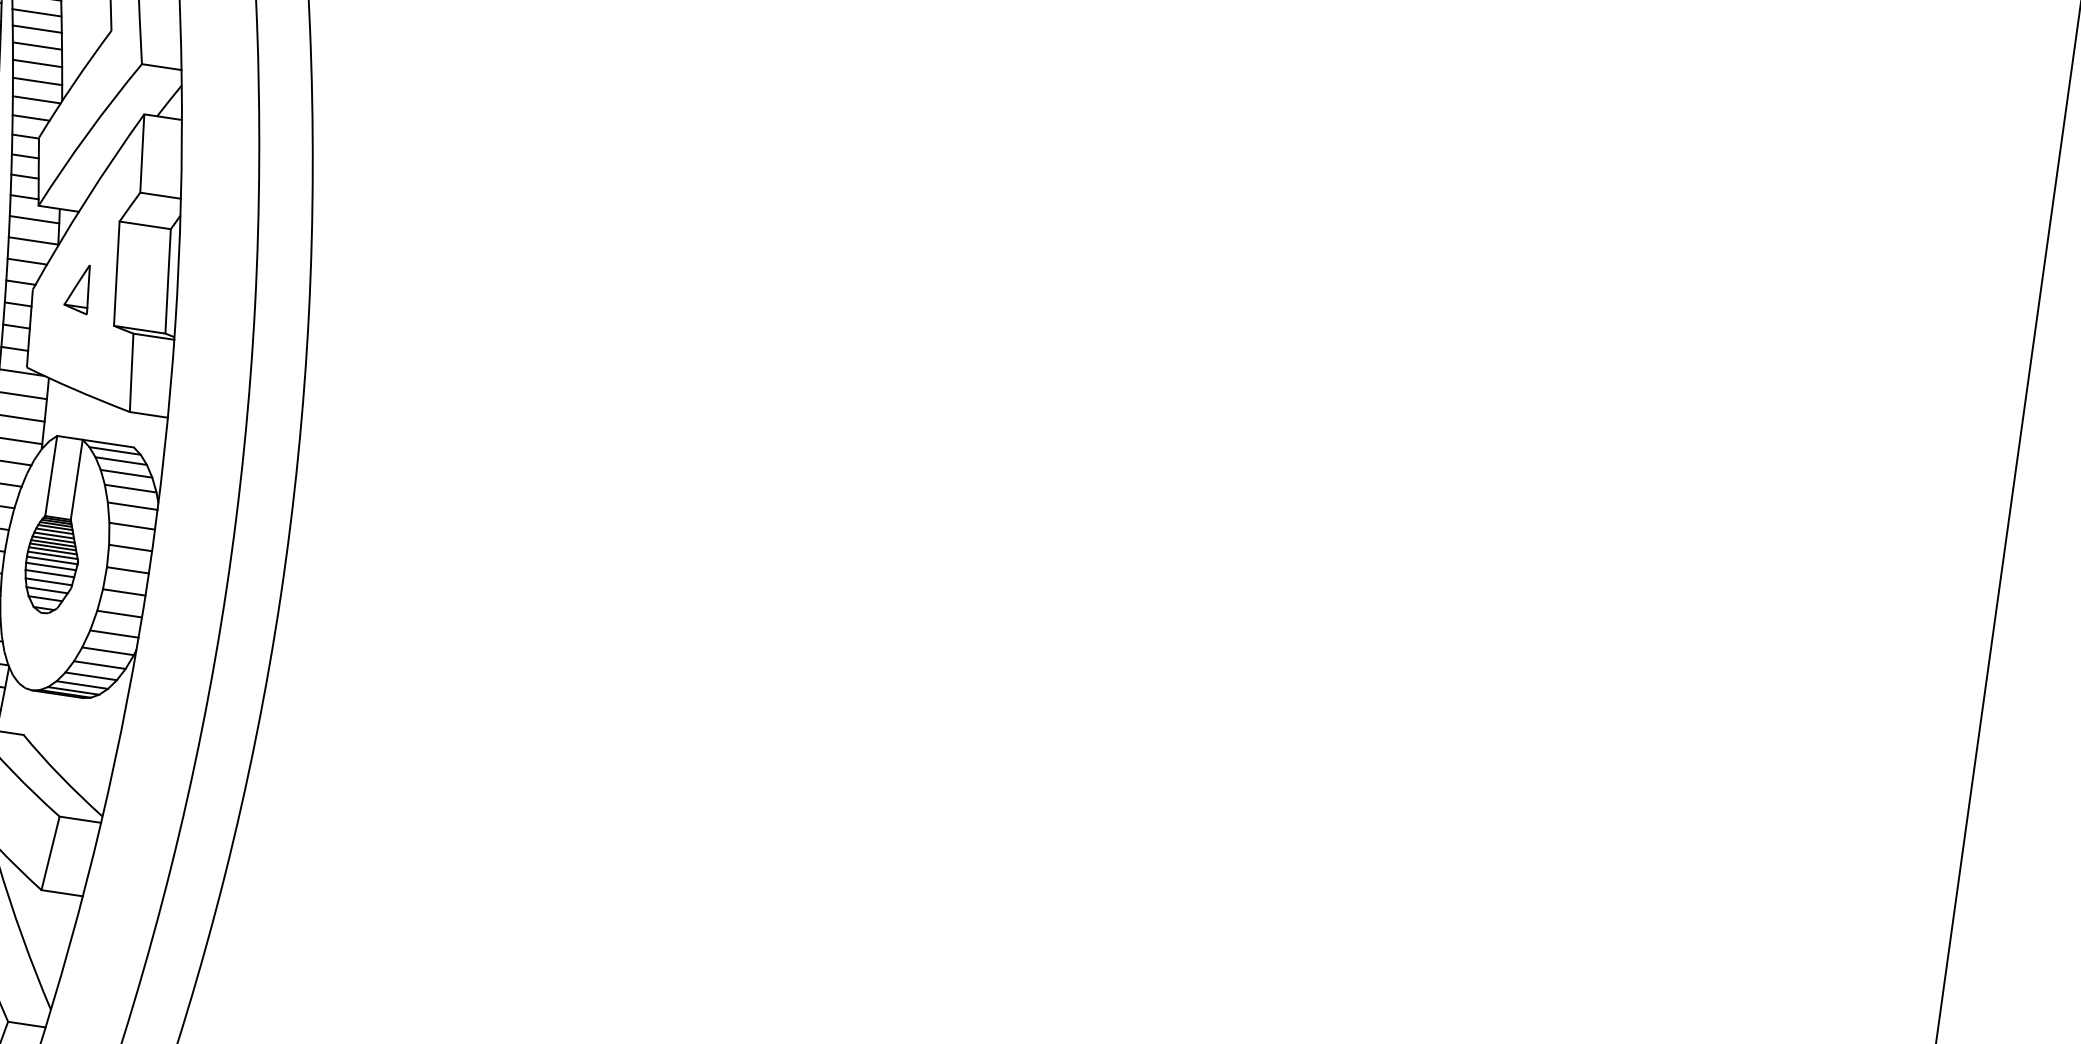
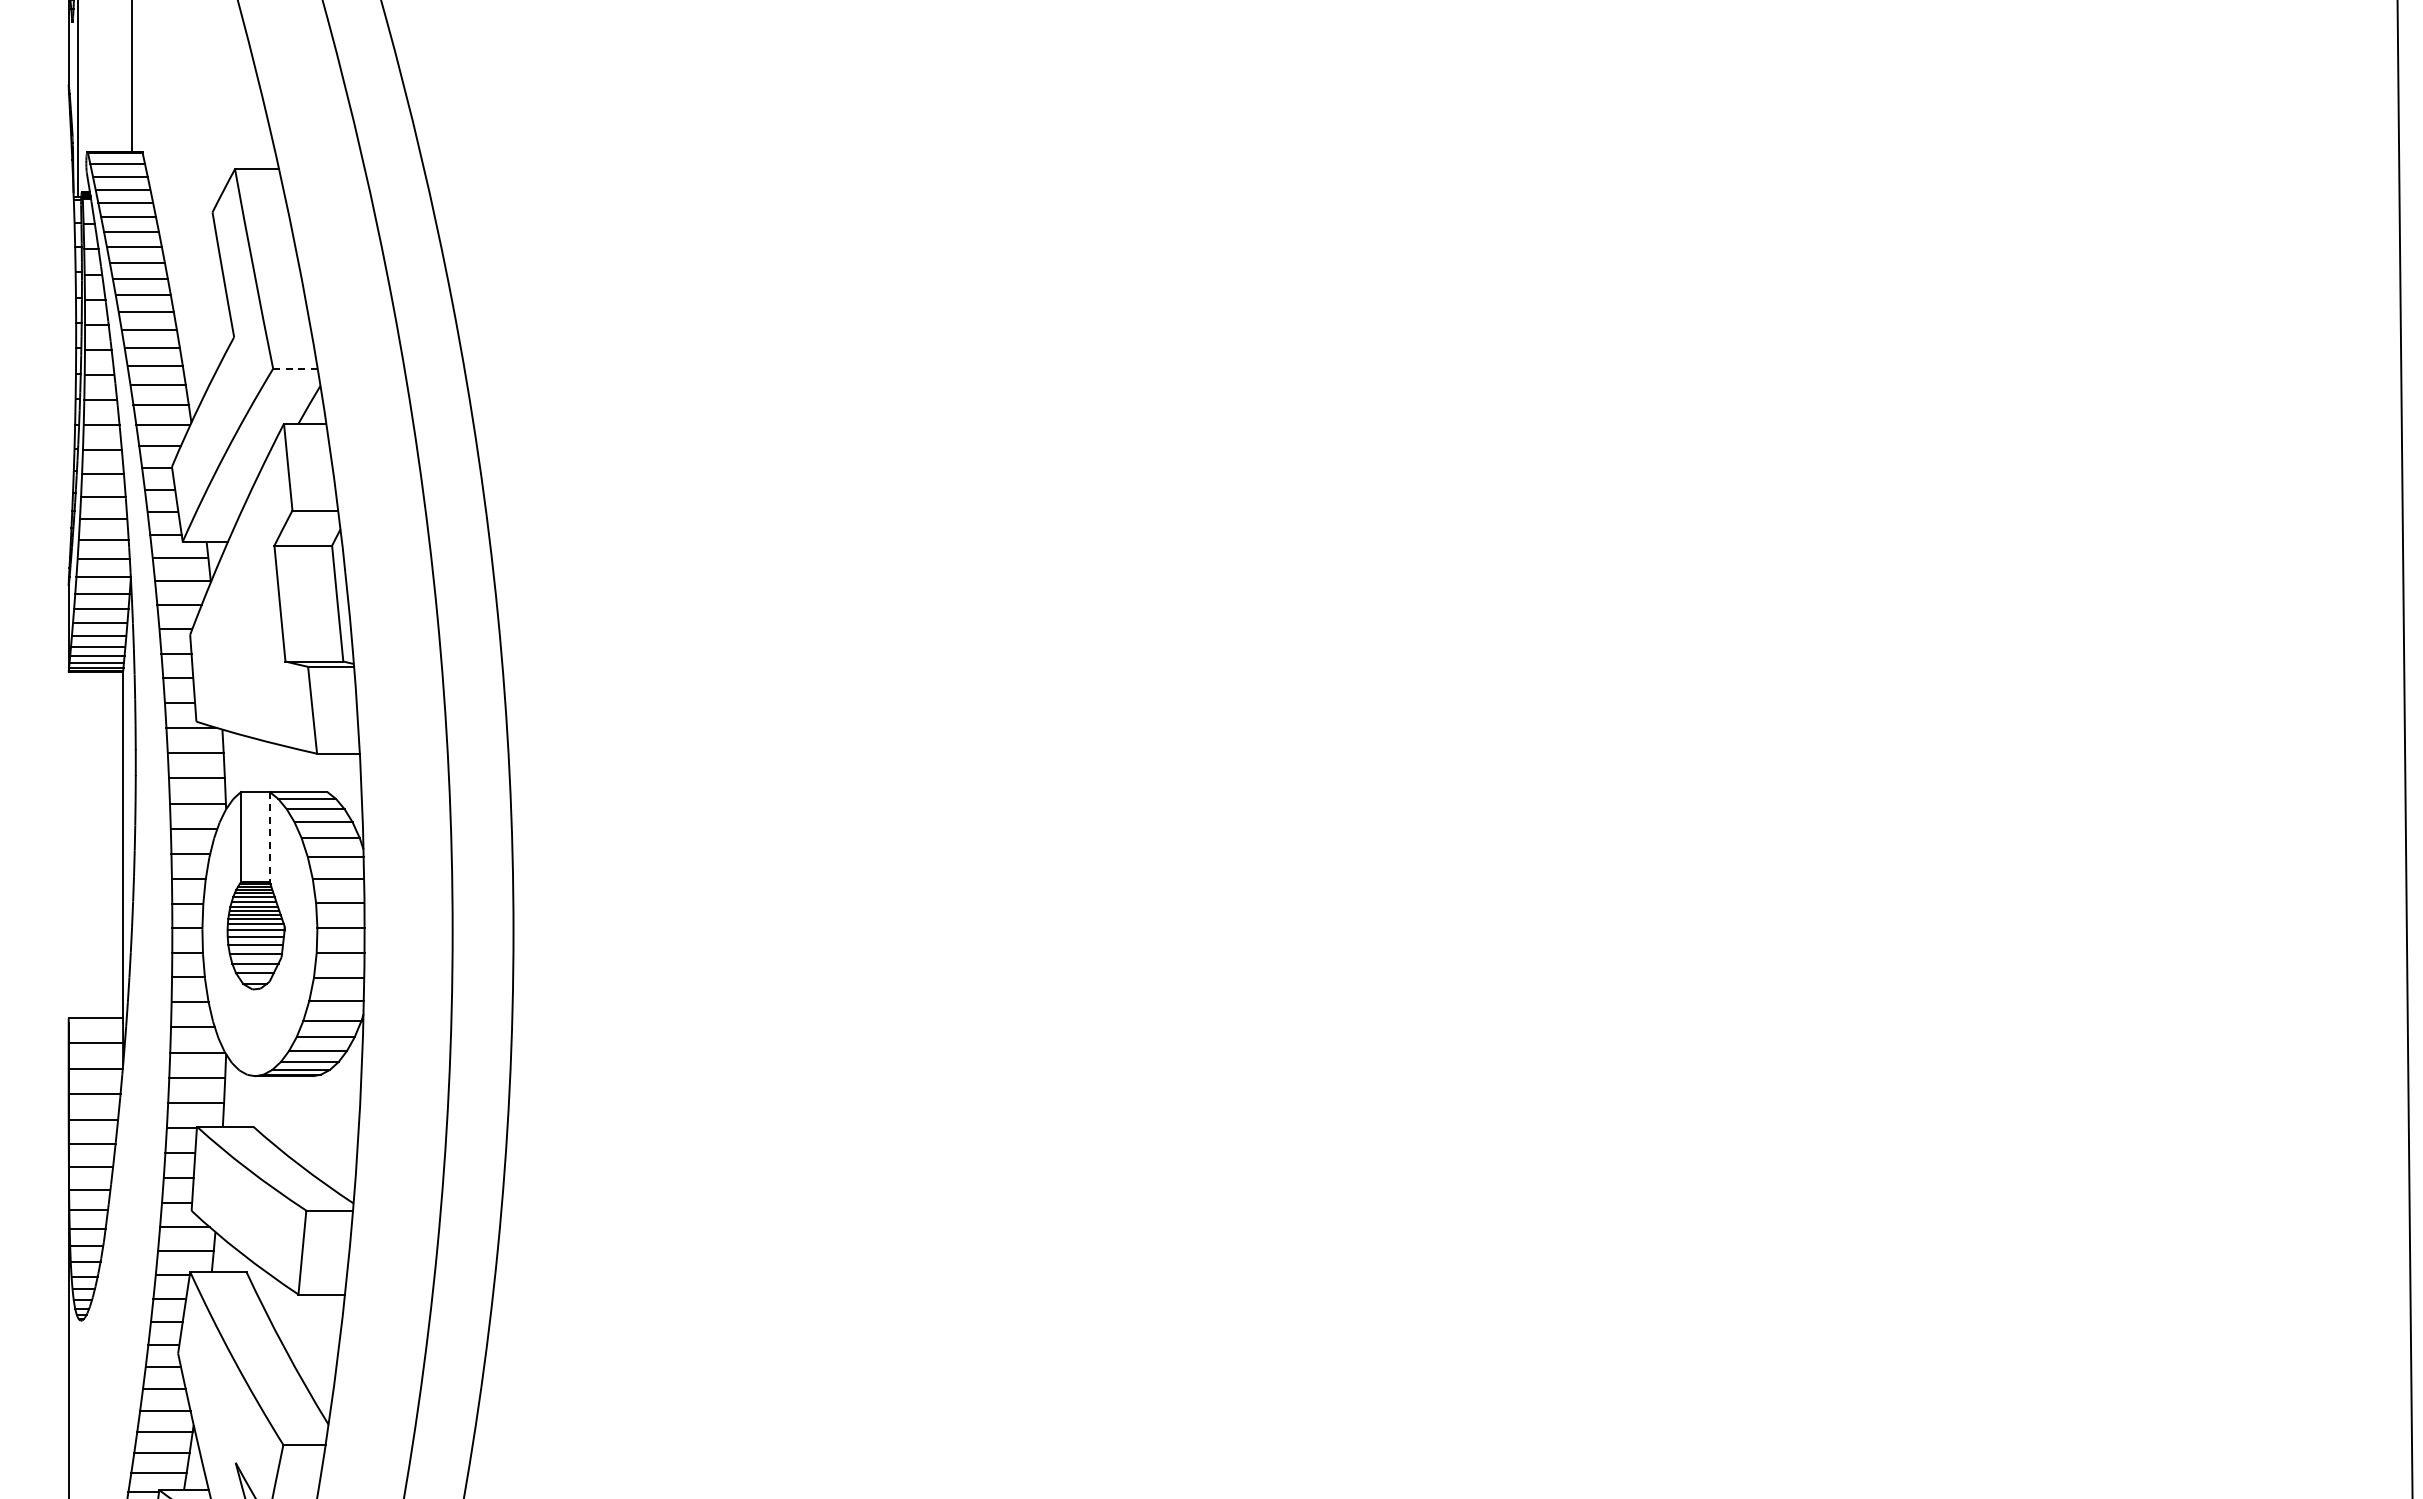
line: (161, 66) -> (295, 368), solid -> dashed
part: (78, 288) -> (240, 626), removed
line: (76, 480) -> (269, 837), solid -> dashed

